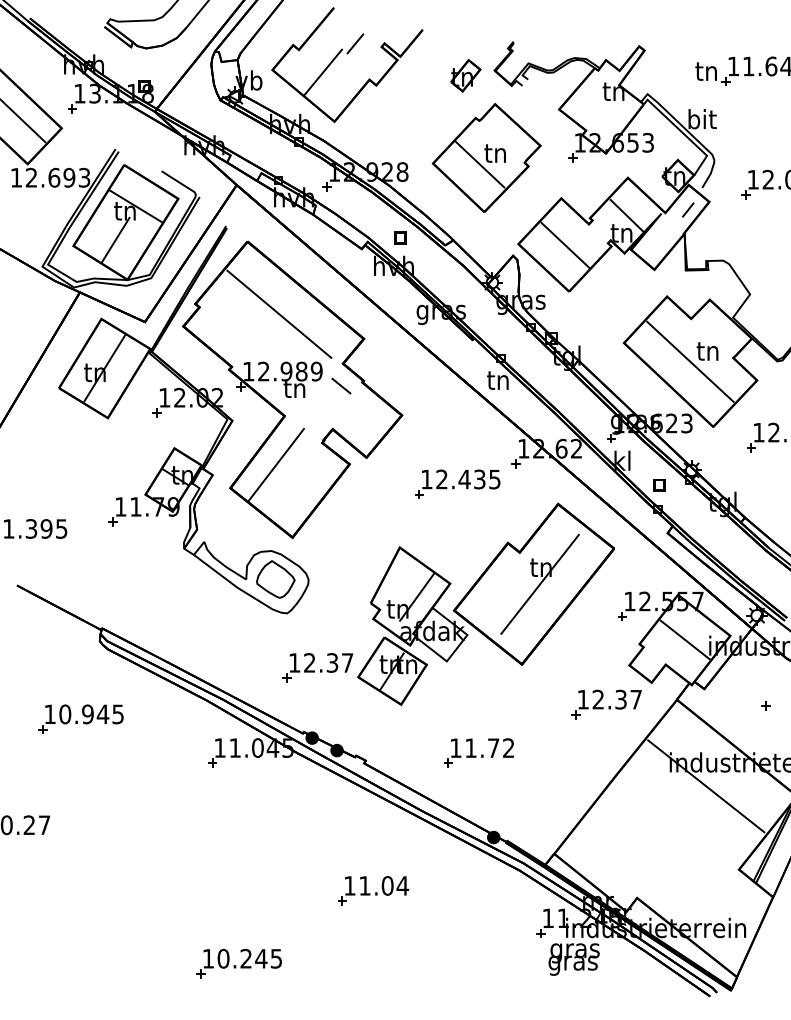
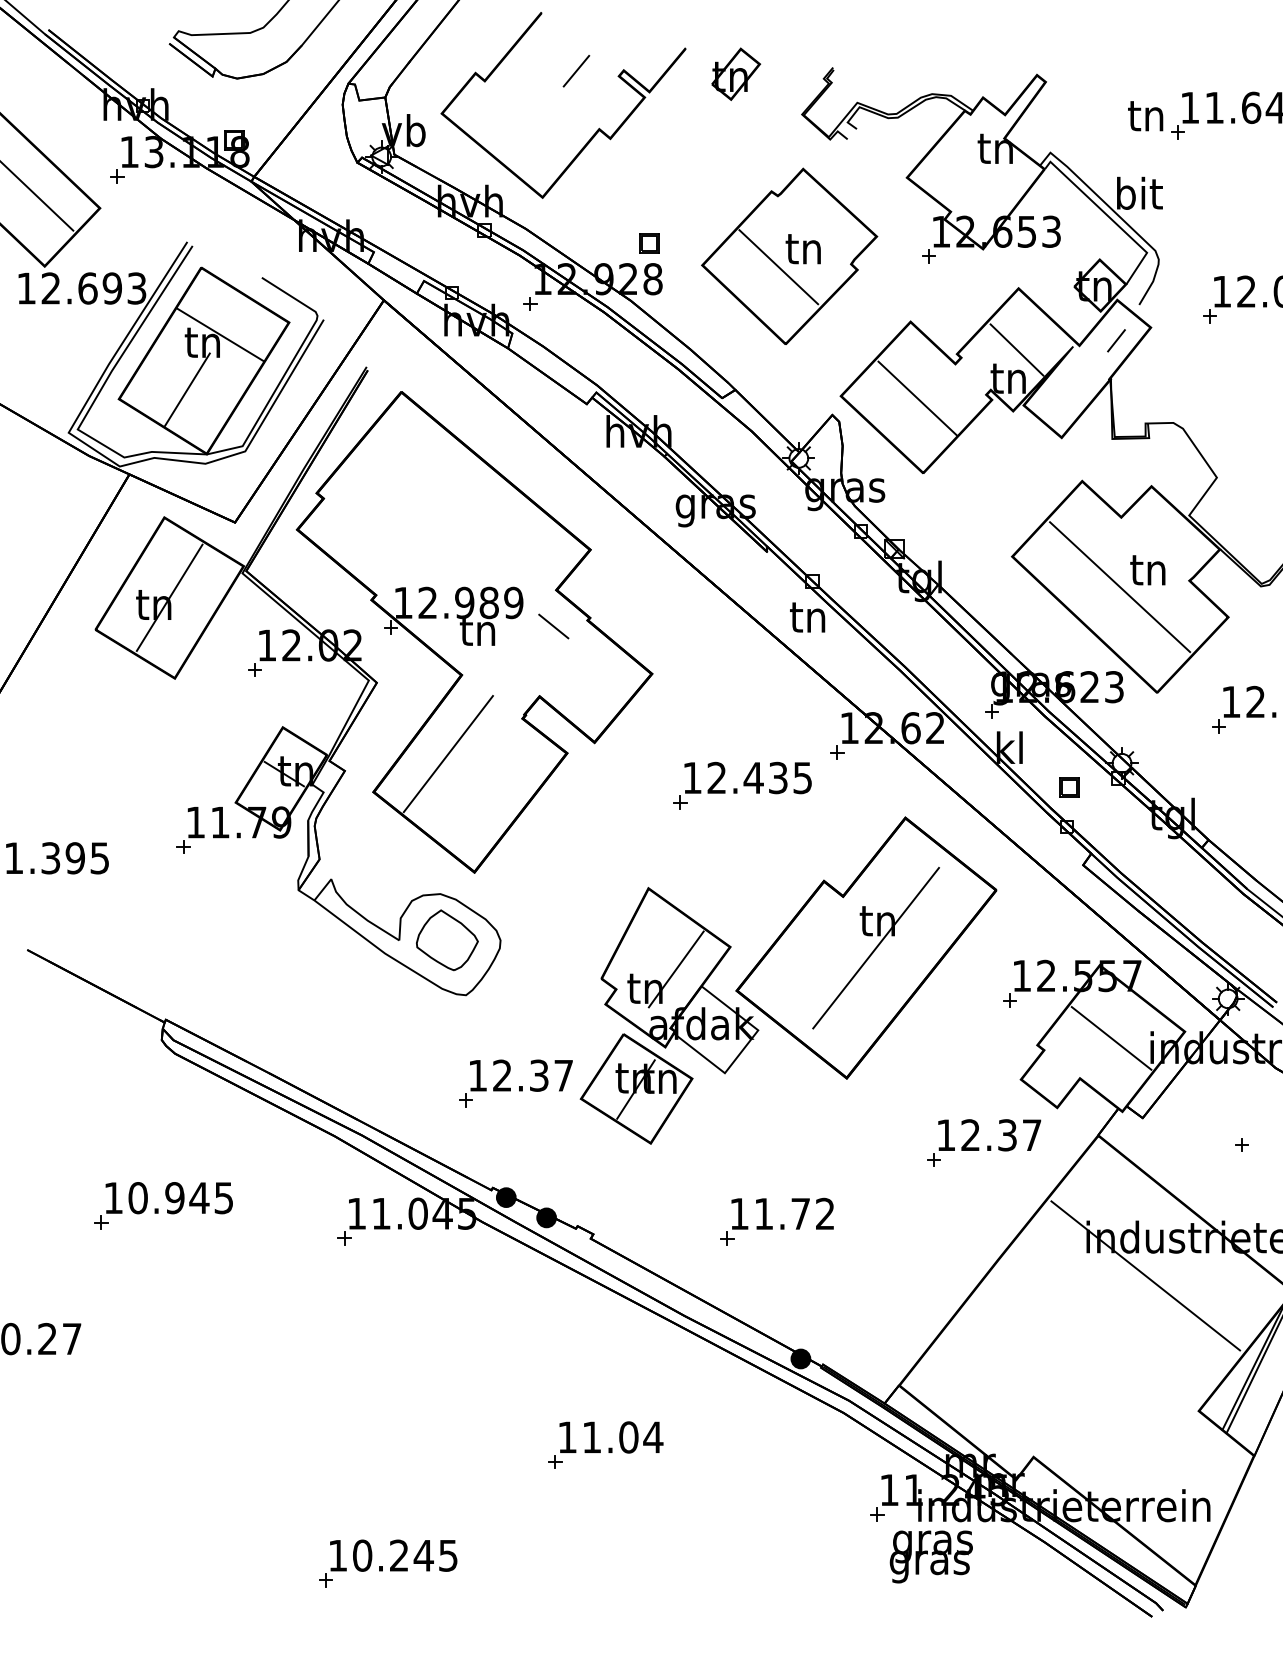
line: (322, 72) -> (523, 117), removed
part: (465, 75) -> (735, 73), moved
part: (400, 237) -> (649, 242), moved
line: (279, 313) -> (453, 508), removed
part: (80, 718) -> (162, 1204), moved

